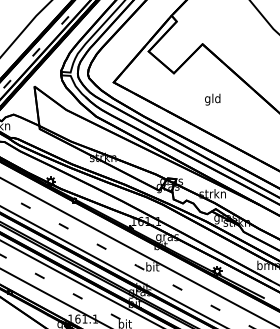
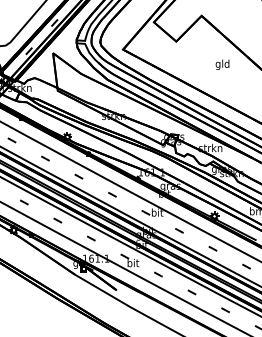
text: (212, 99) -> (222, 64), moved

